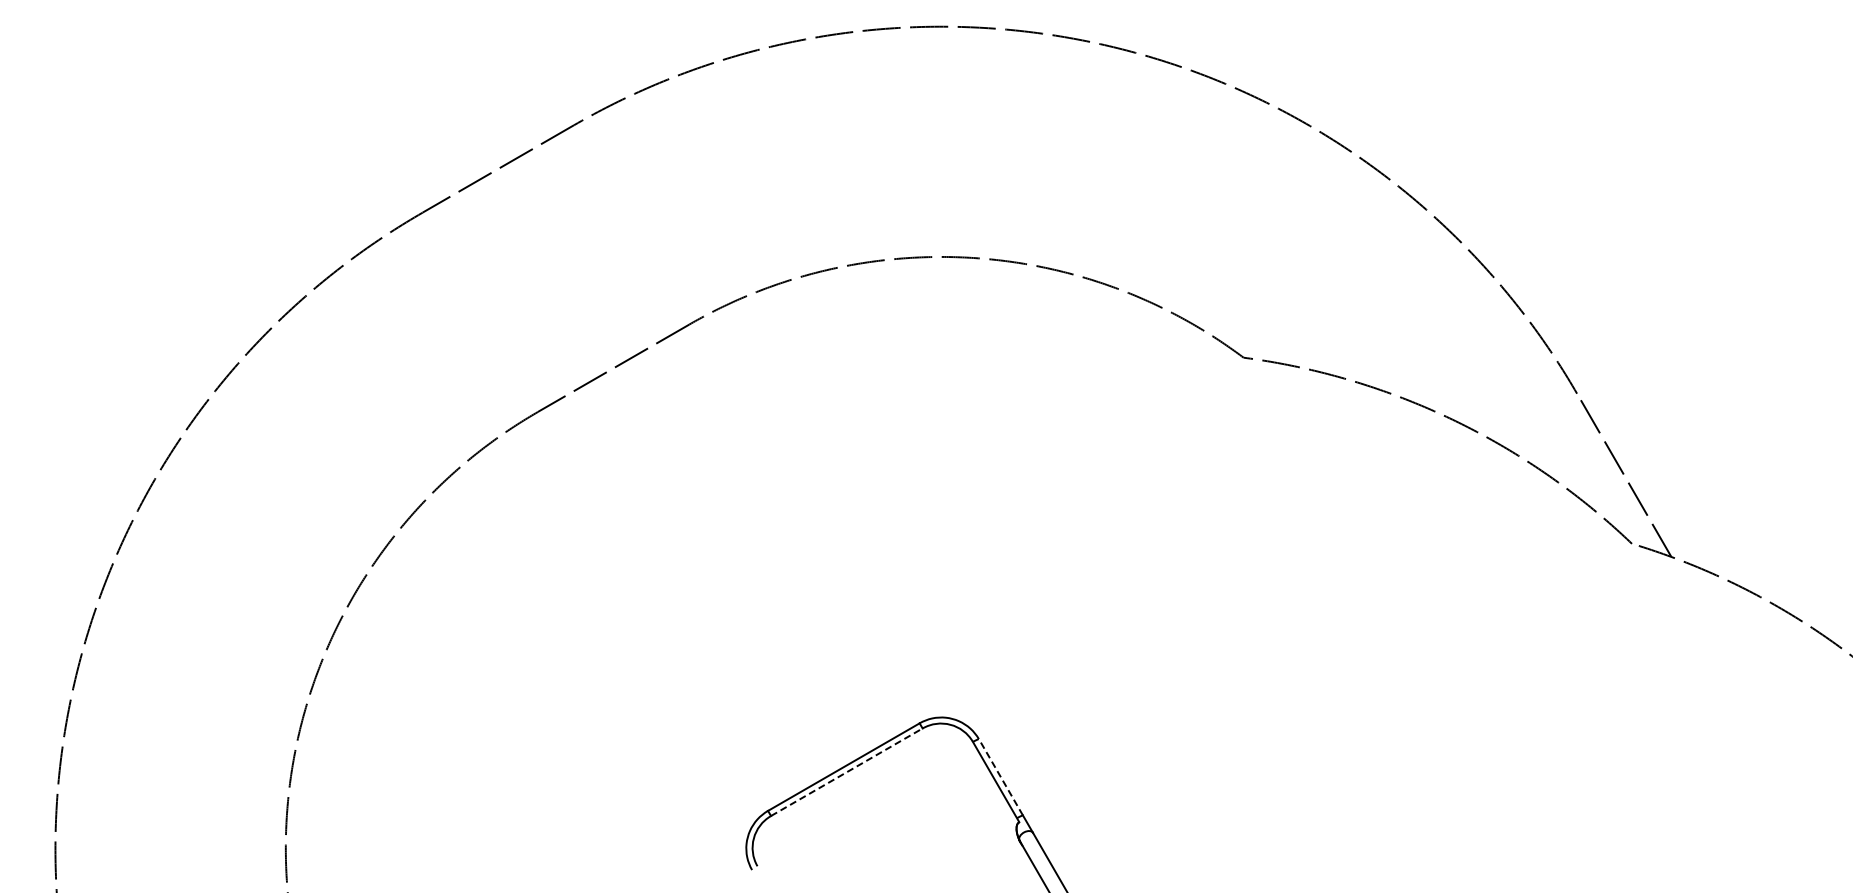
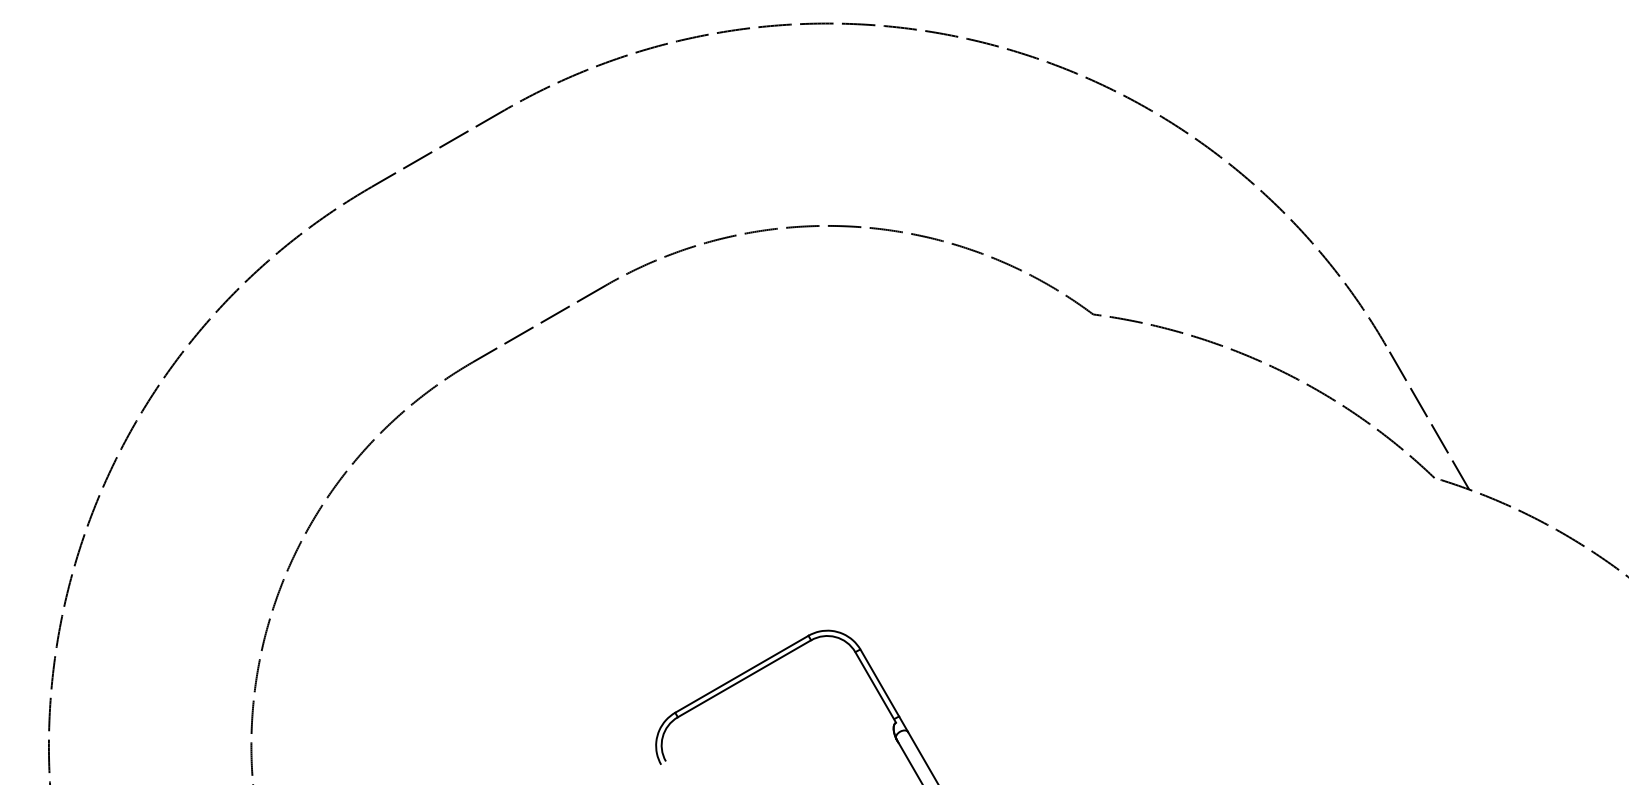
line: (846, 772) -> (744, 679), dashed -> solid
line: (1000, 777) -> (879, 683), dashed -> solid

